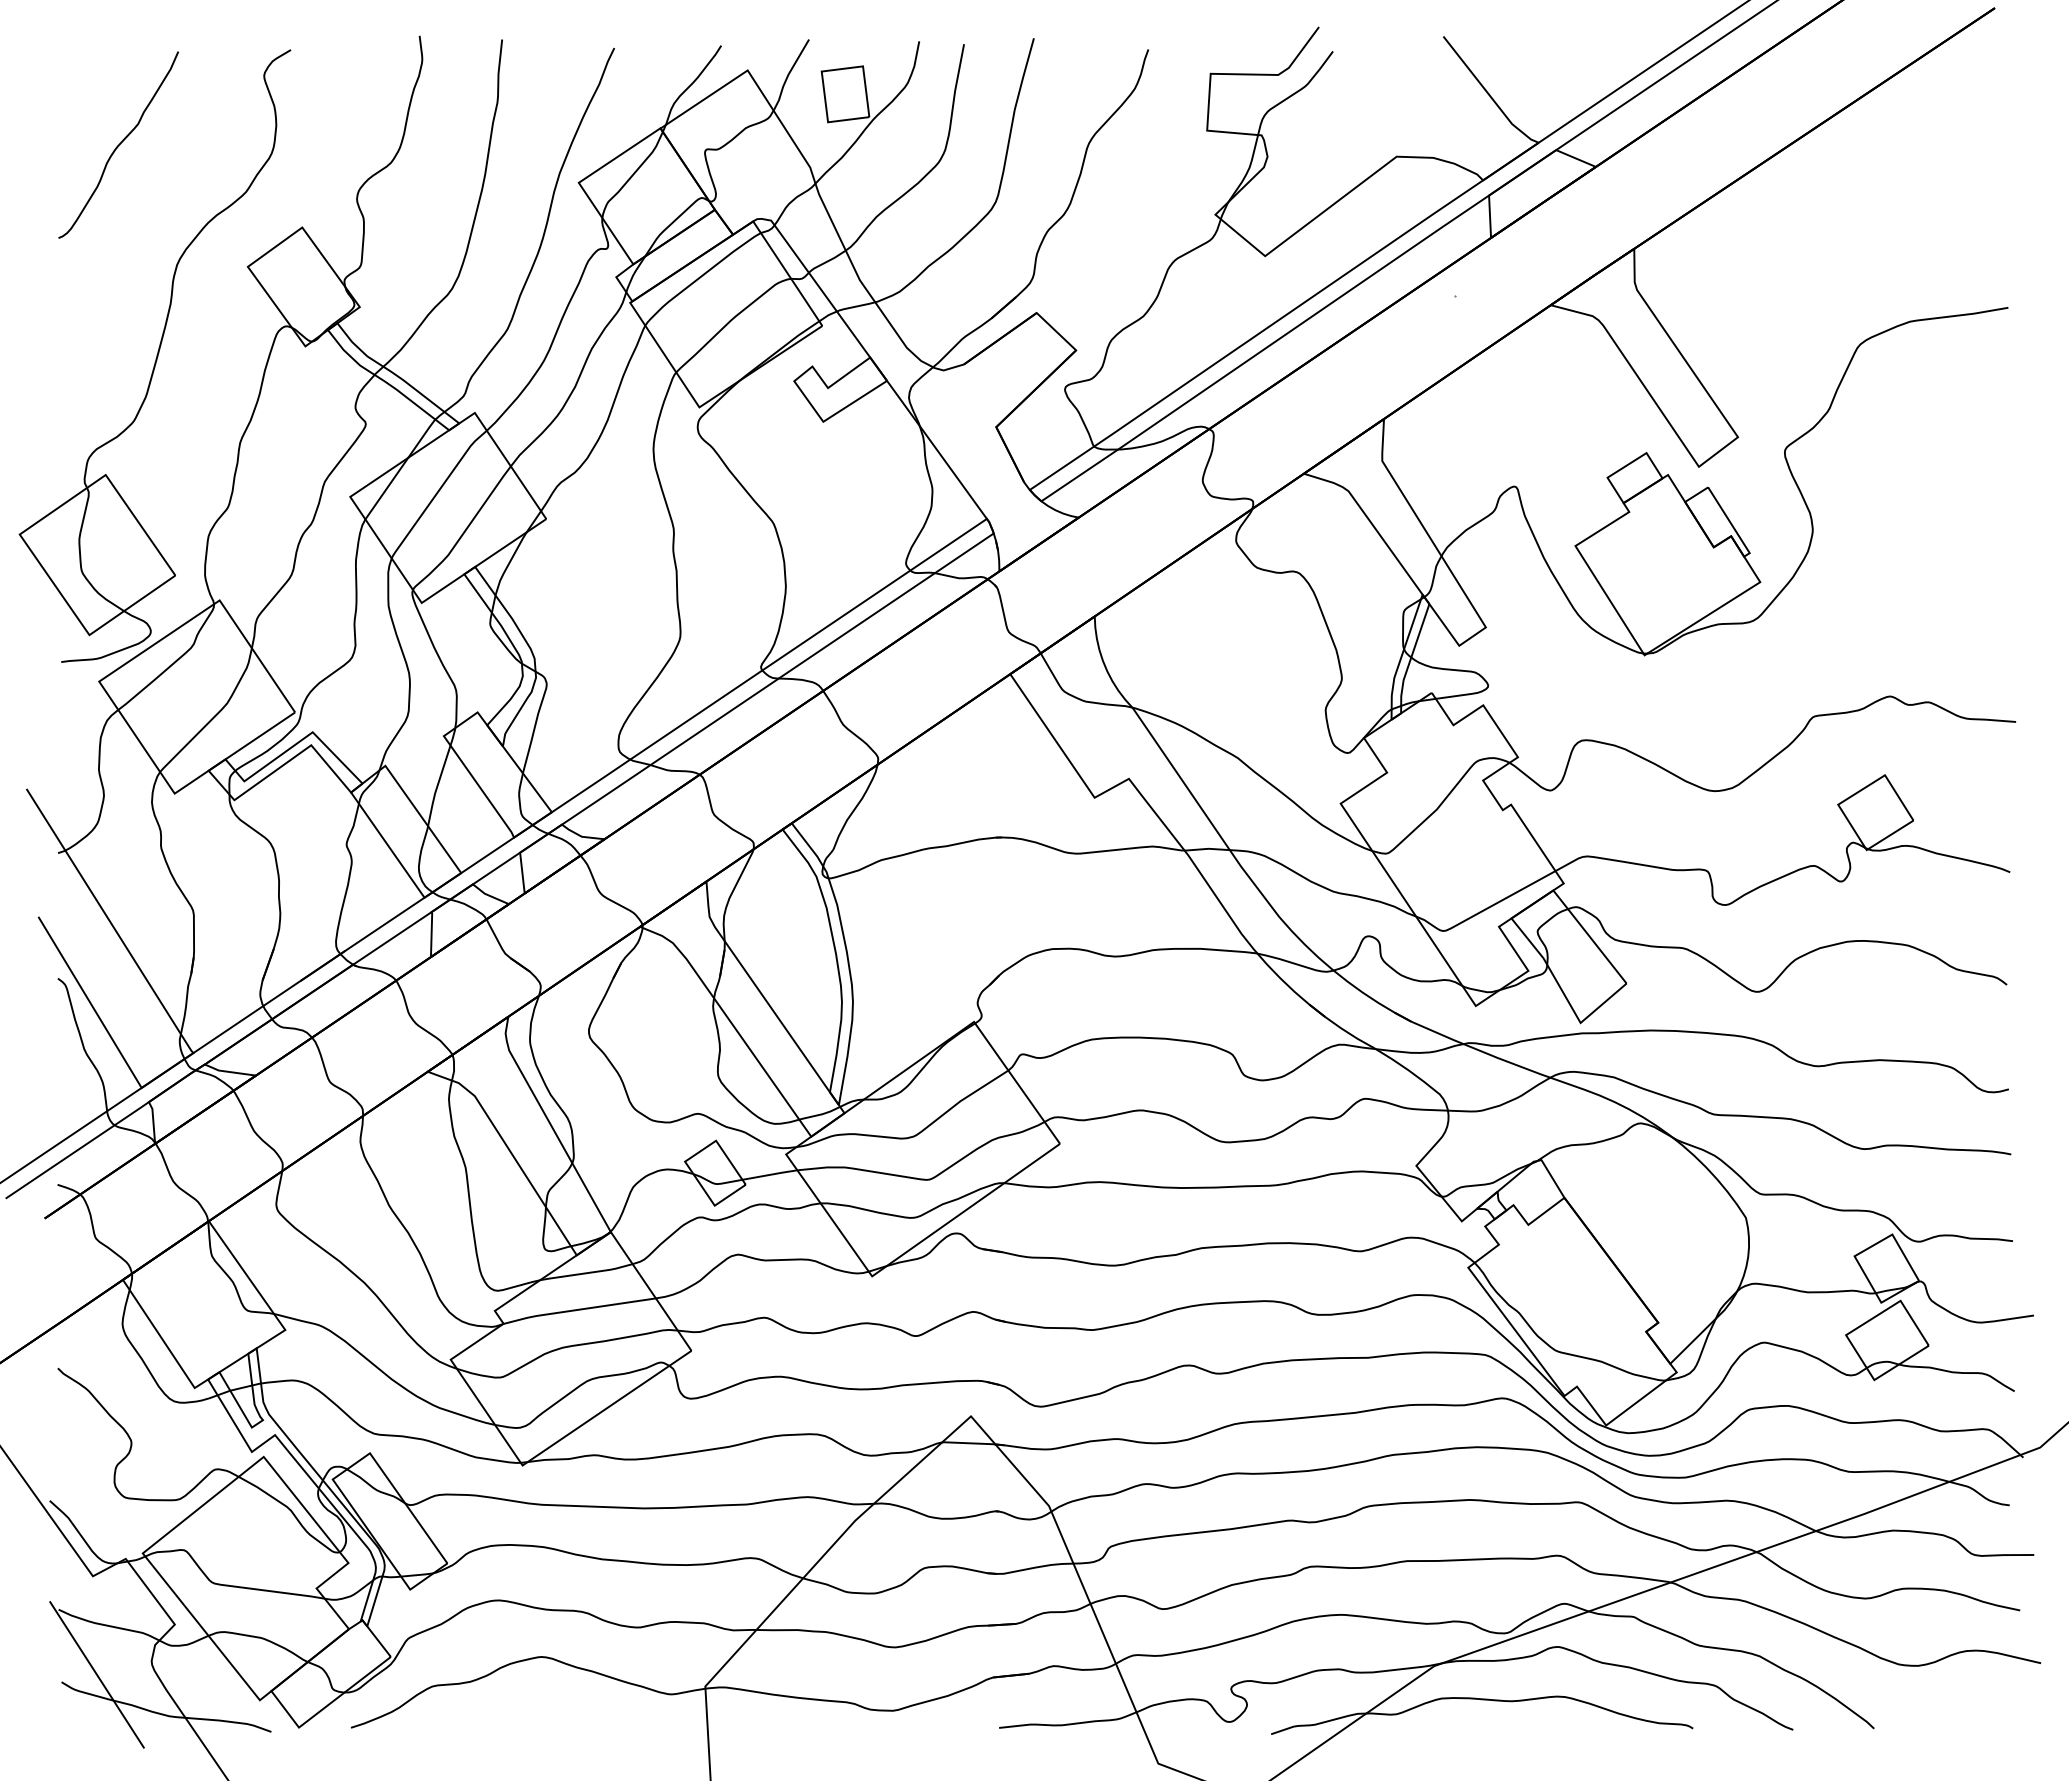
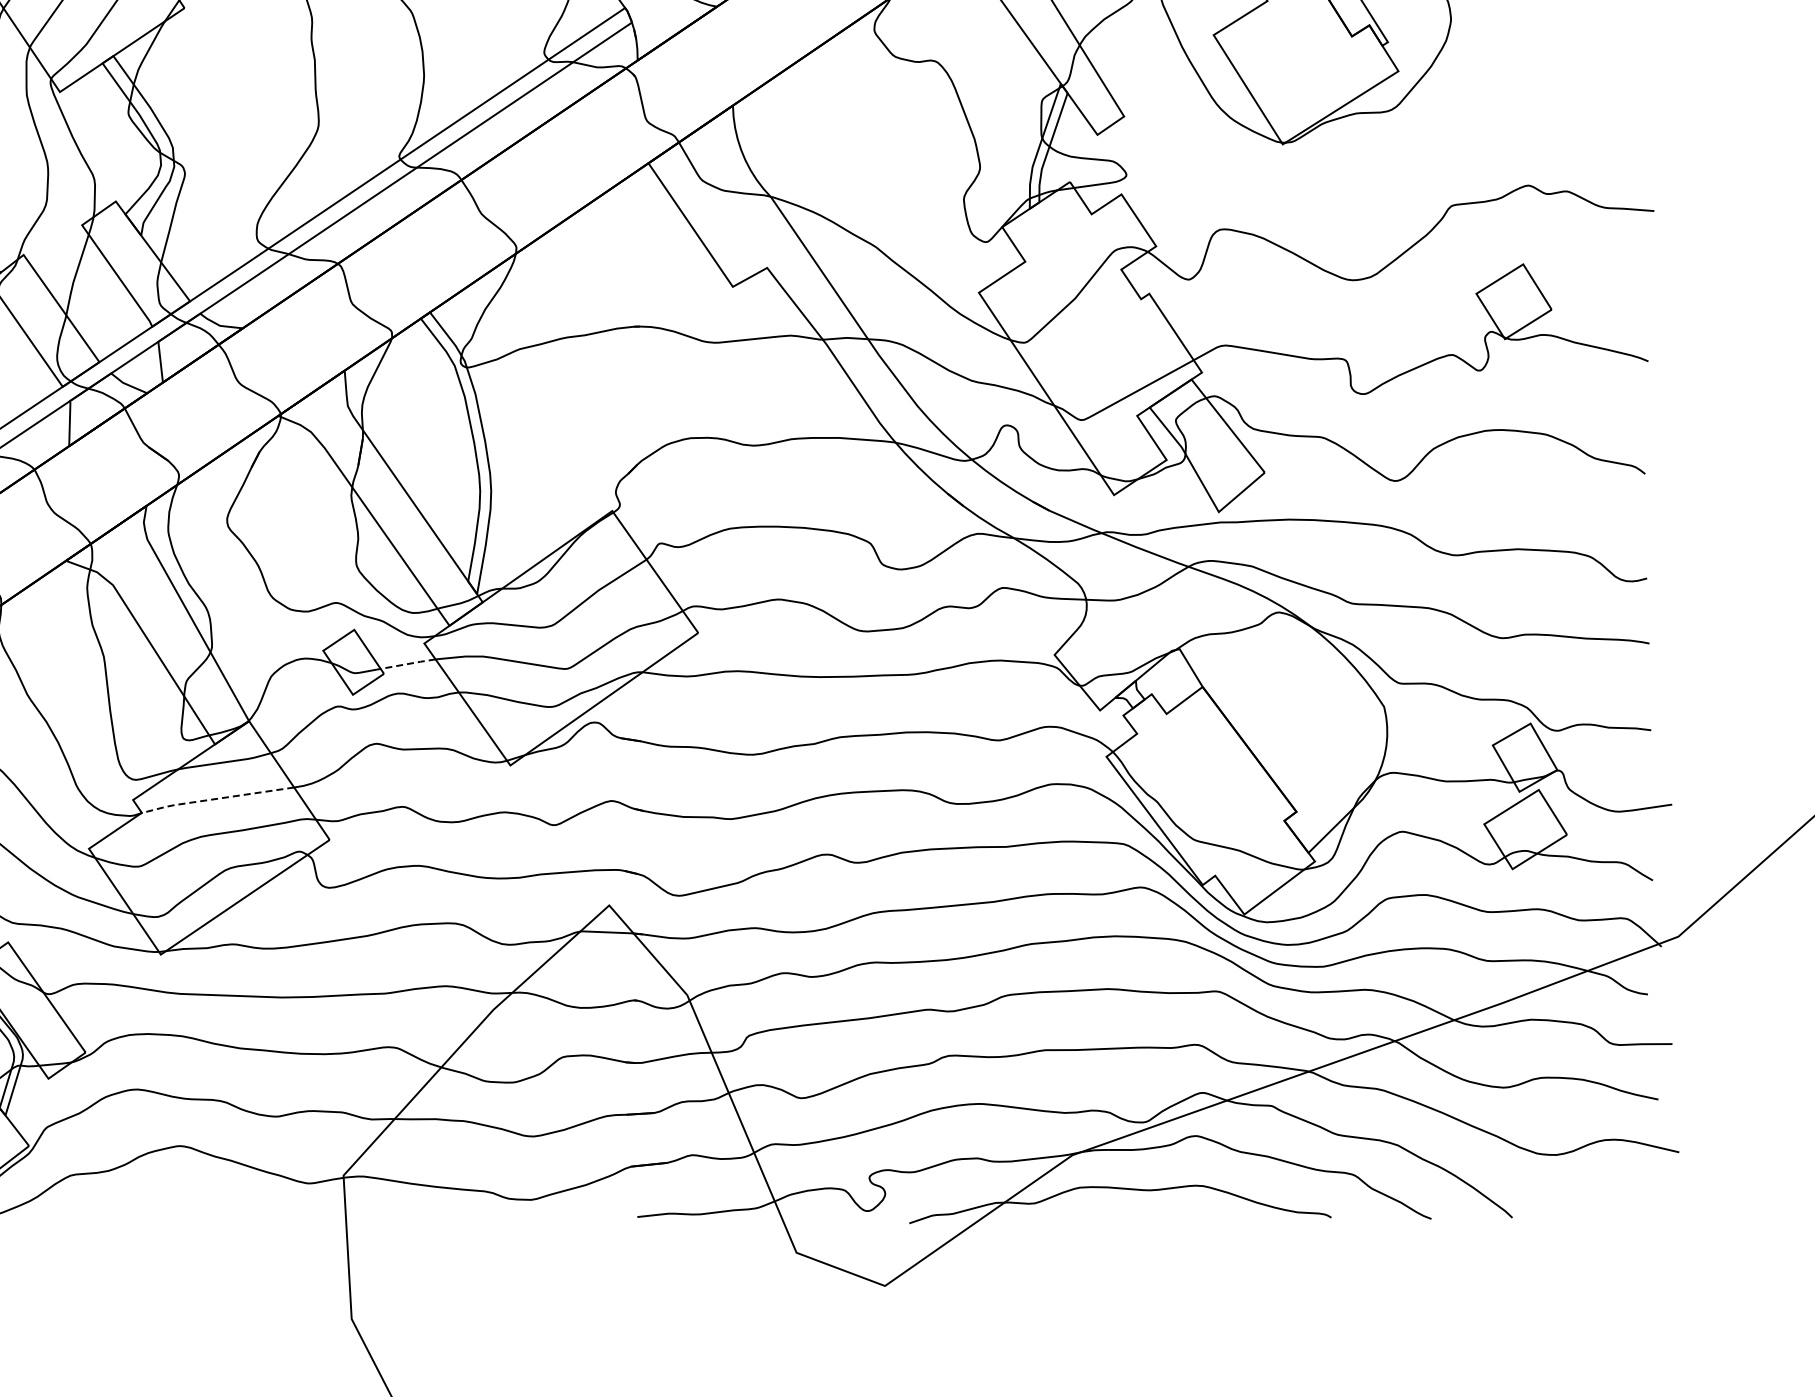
line: (770, 1174) -> (408, 663), solid -> dashed
line: (578, 1309) -> (216, 798), solid -> dashed

